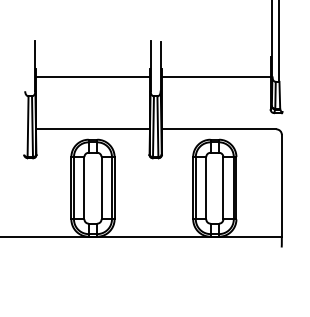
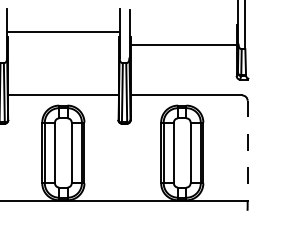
line: (92, 77) -> (62, 32), moved
line: (281, 186) -> (247, 151), solid -> dashed

